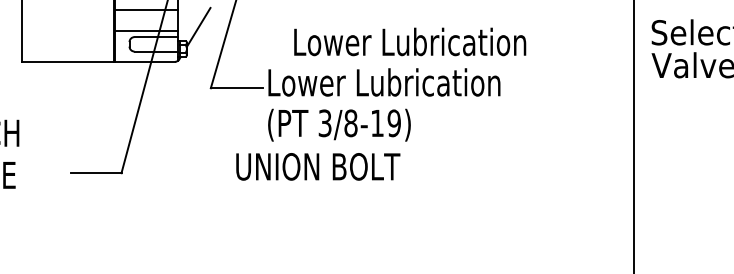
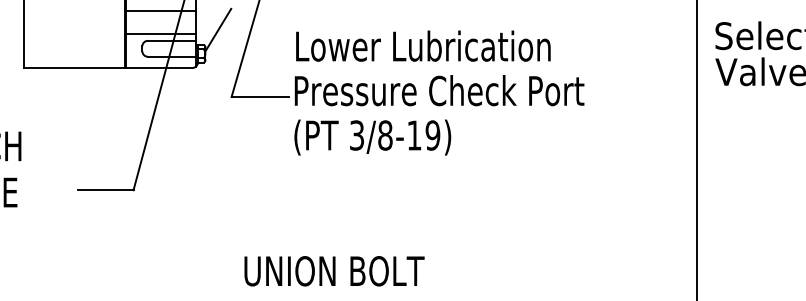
text: (410, 41) -> (423, 45), moved
text: (401, 82) -> (440, 90), Lower Lubrication -> Pressure Check Port
text: (318, 167) -> (334, 271), moved

